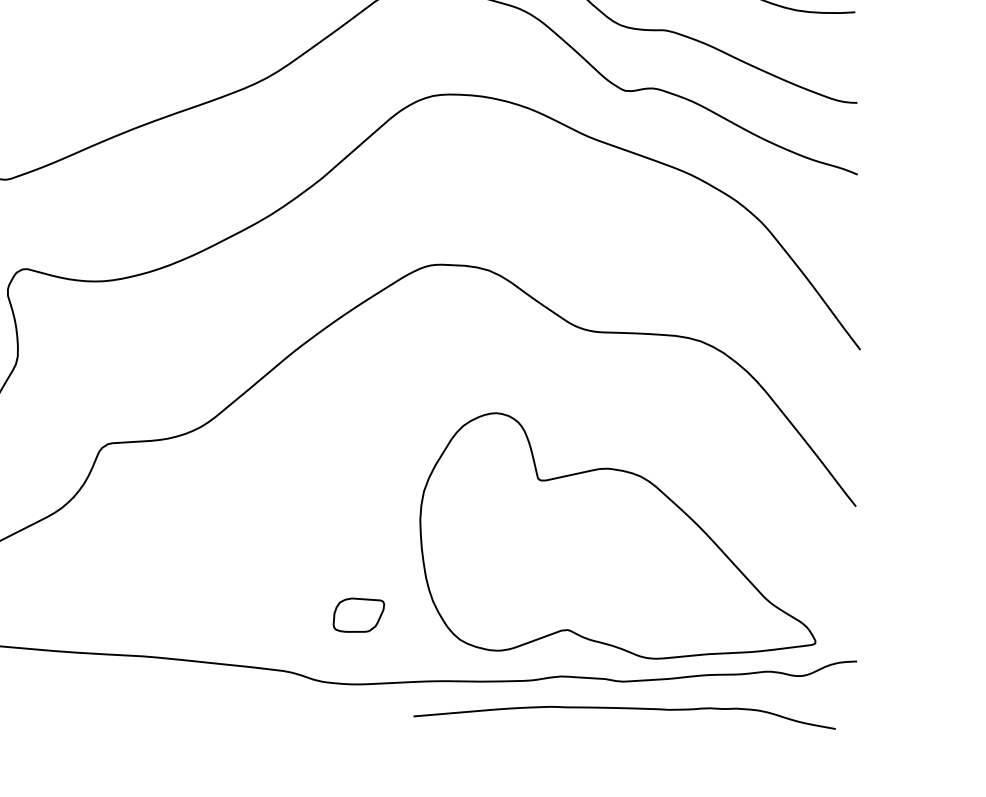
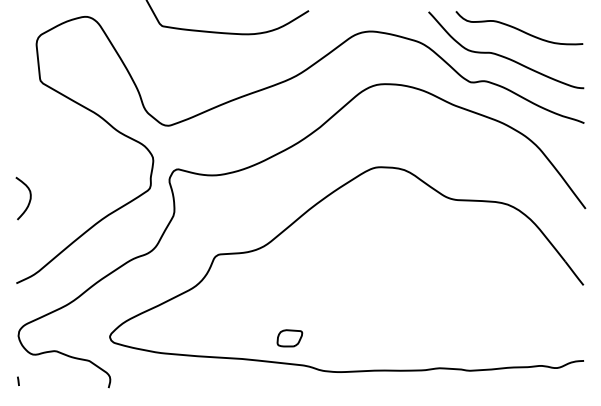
part: (618, 535) -> (467, 299), removed
part: (358, 615) -> (289, 338), moved
curve: (624, 709) -> (470, 384), removed

